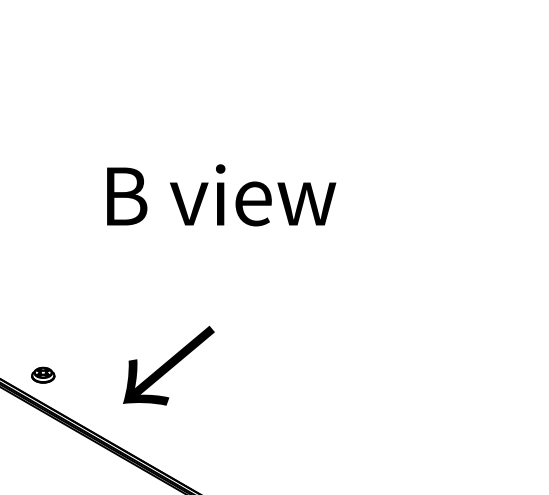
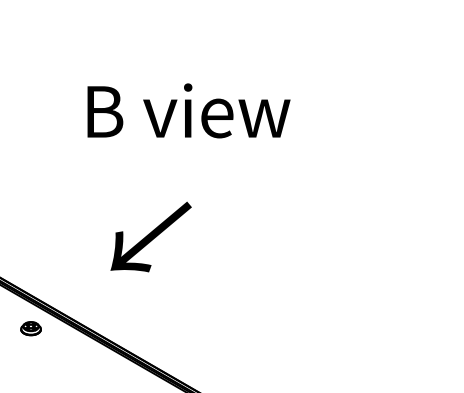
text: (168, 365) -> (150, 236), moved
part: (43, 374) -> (31, 328), moved

